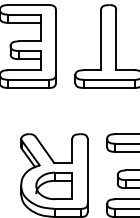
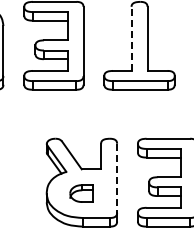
line: (101, 39) -> (131, 38), solid -> dashed
line: (87, 171) -> (117, 178), solid -> dashed
part: (53, 185) -> (81, 193), size x0.6

